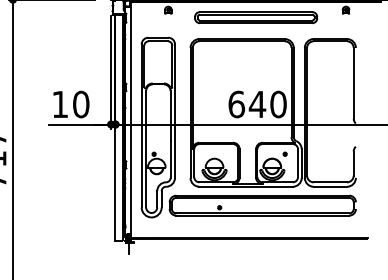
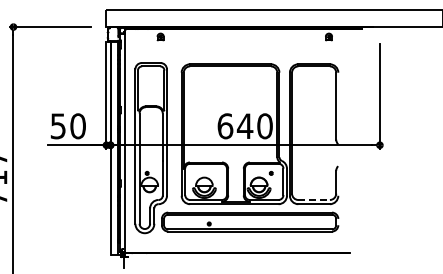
part: (255, 17) -> (243, 43), removed
text: (59, 104) -> (57, 126), 10 -> 50
line: (330, 181) -> (314, 199), solid -> dashed

